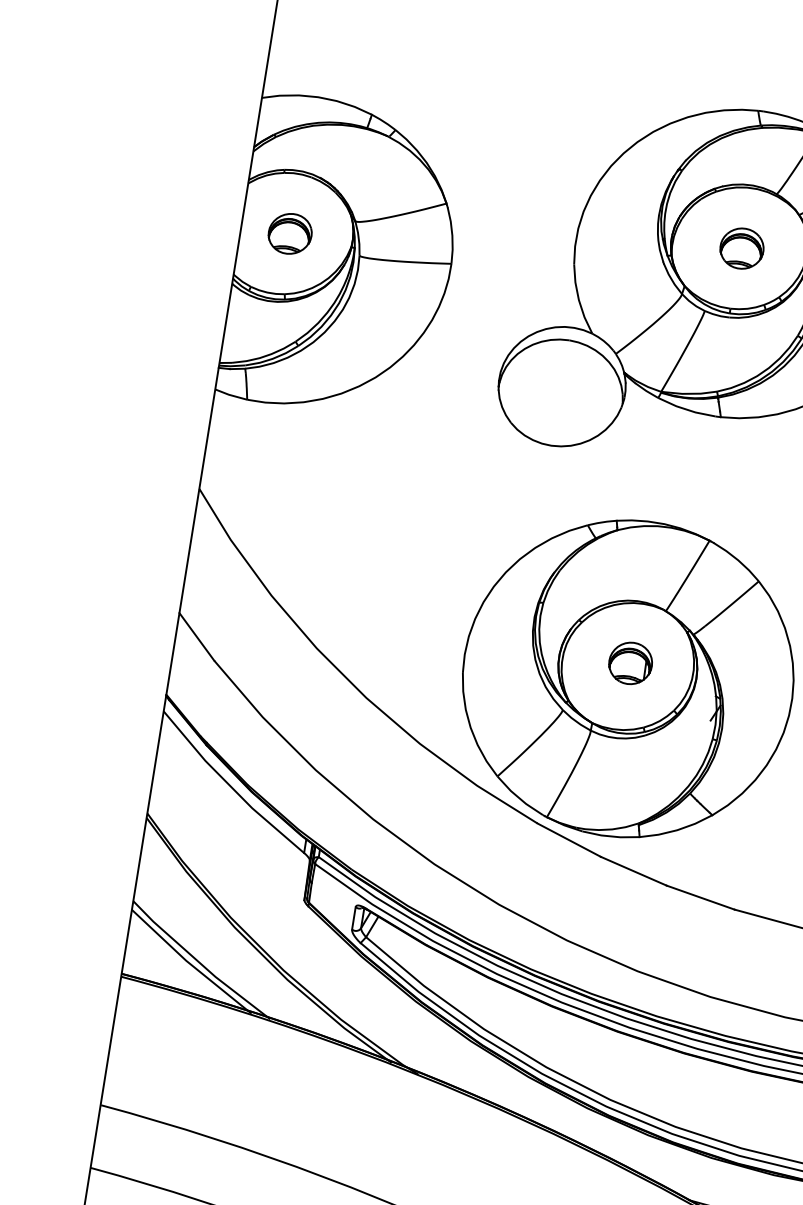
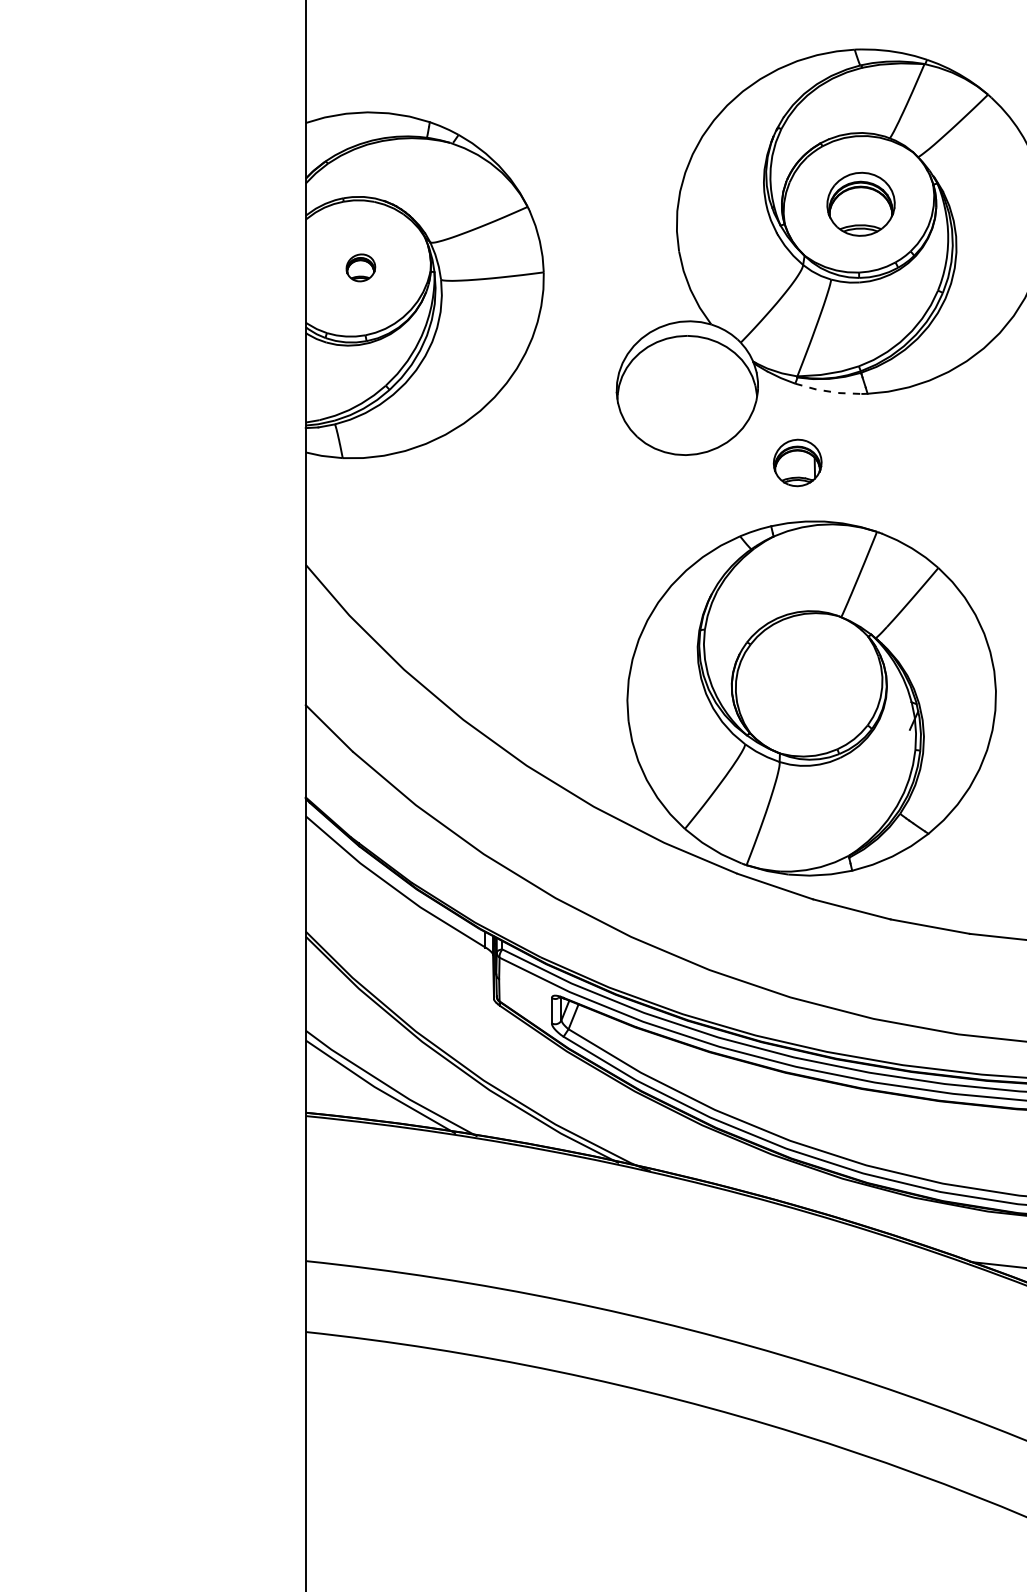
part: (289, 233) -> (360, 267), size x0.6
part: (742, 248) -> (861, 204), size x1.4
line: (686, 409) -> (828, 391), solid -> dashed
part: (630, 662) -> (797, 462), moved

